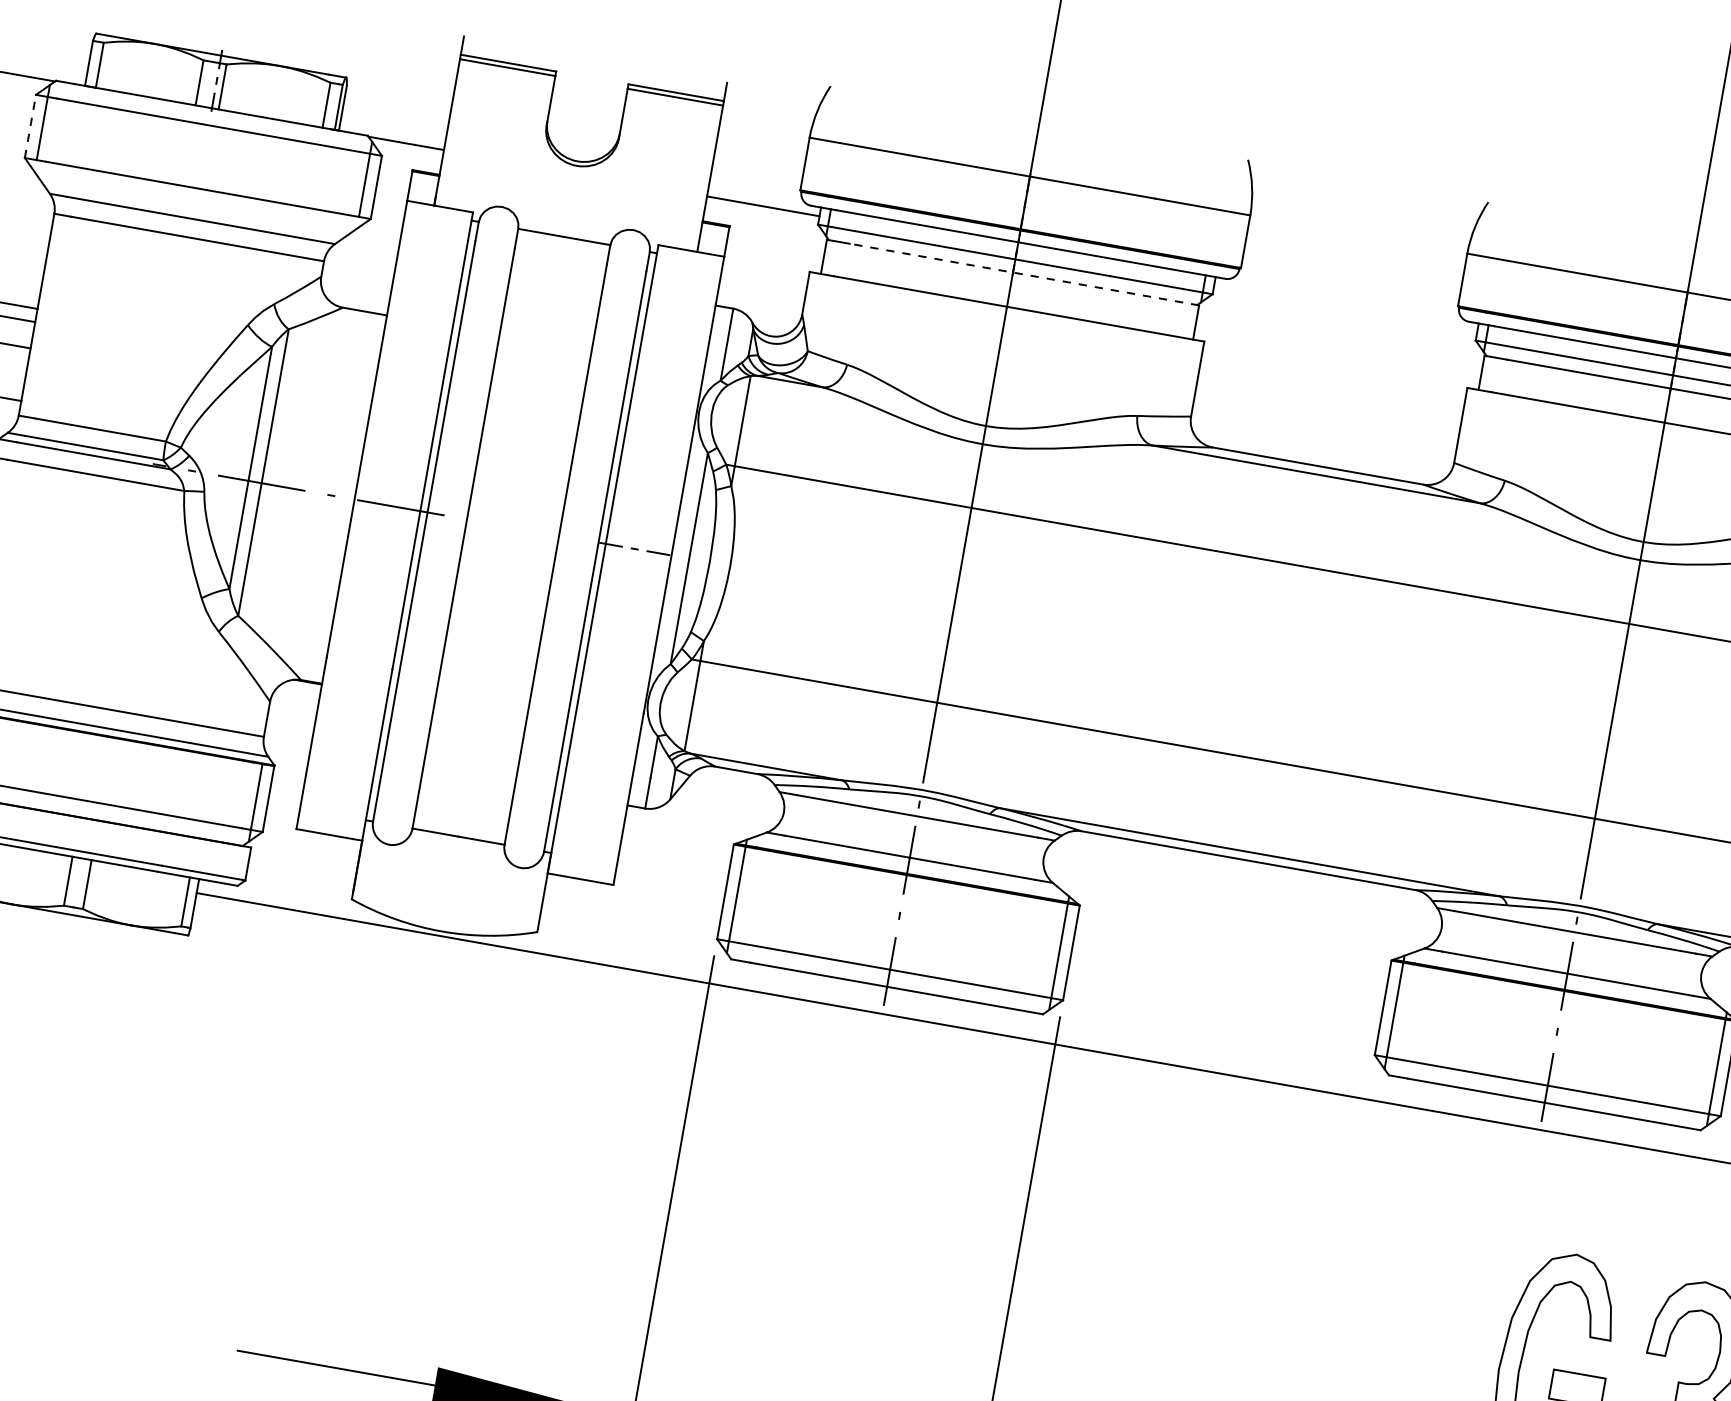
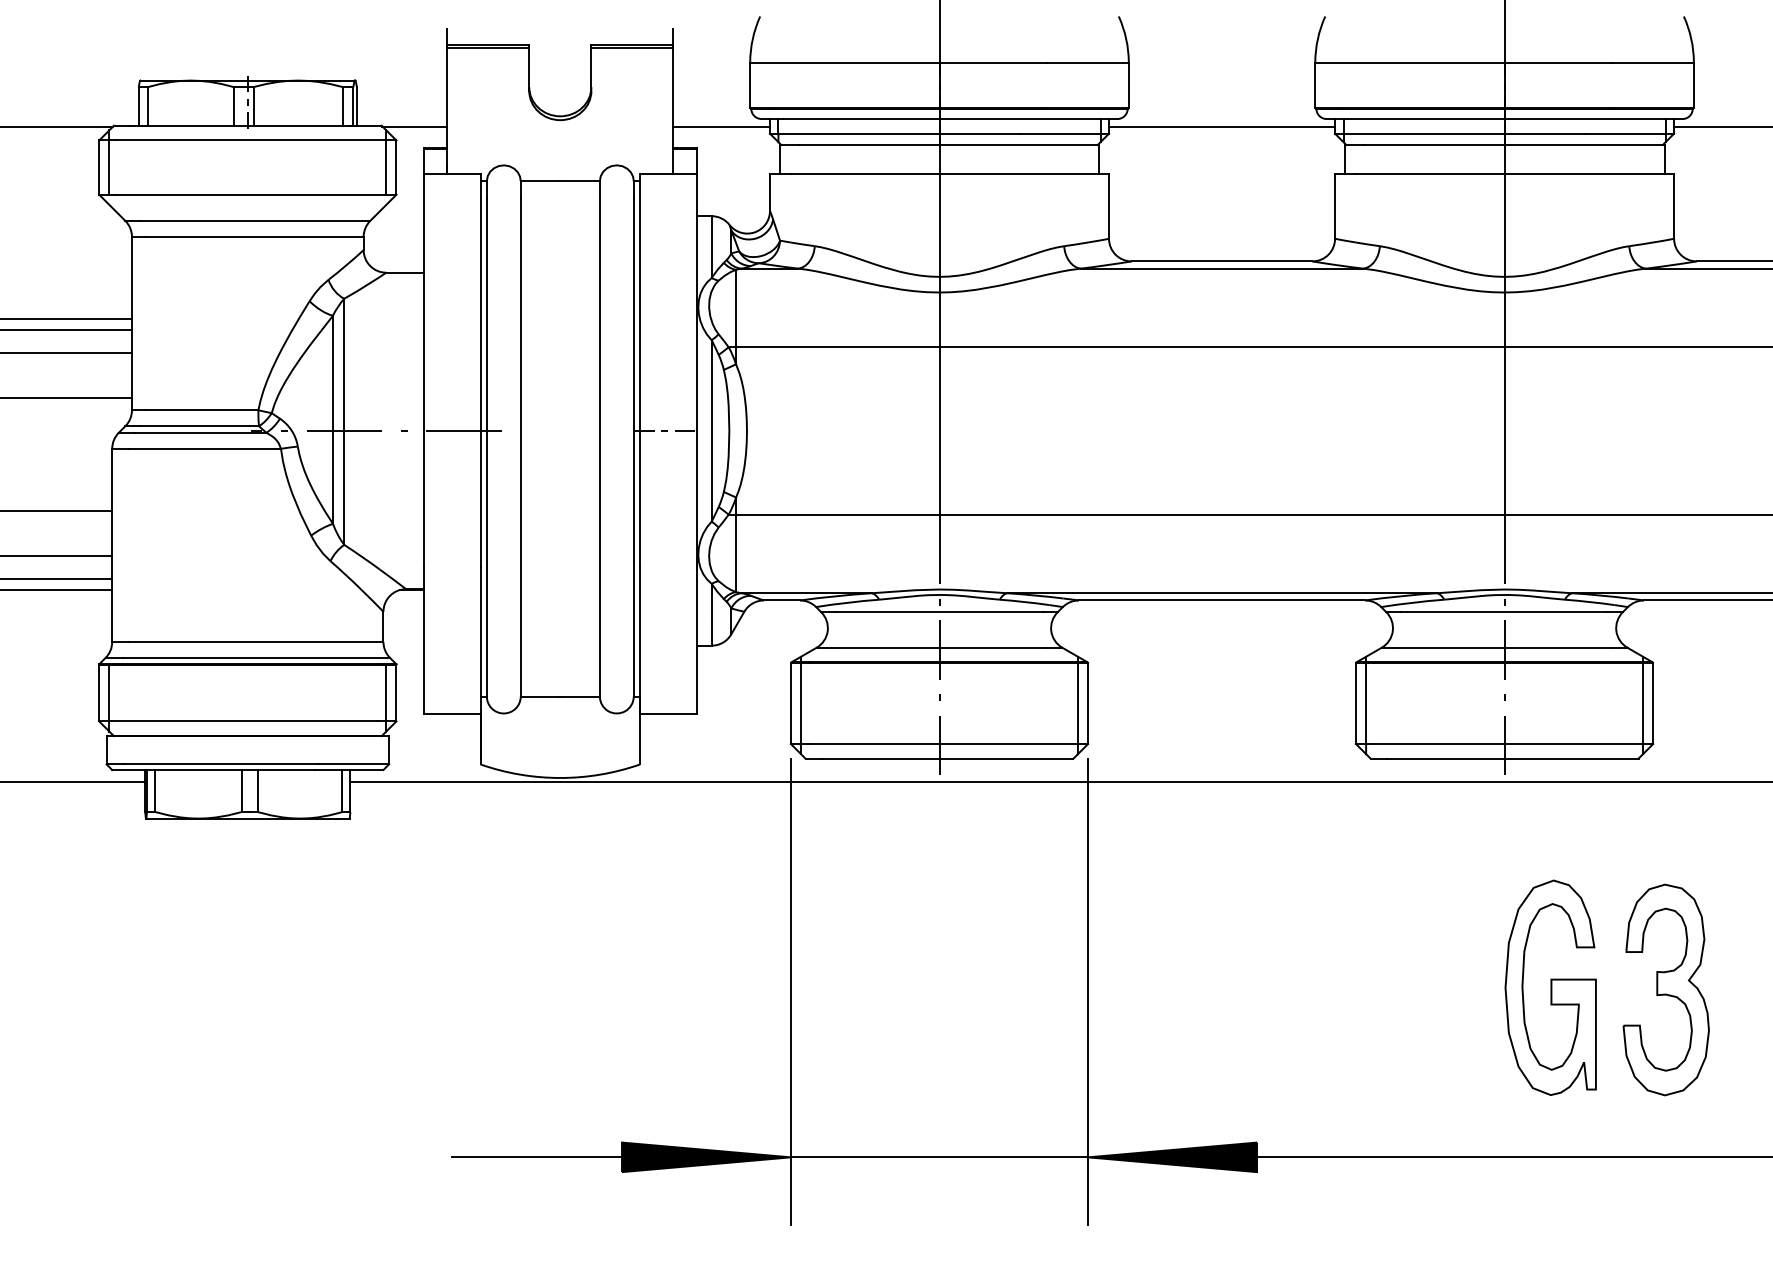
line: (30, 126) -> (99, 167), dashed -> solid
line: (1023, 274) -> (948, 145), dashed -> solid
line: (1346, 309) -> (1222, 126), added

